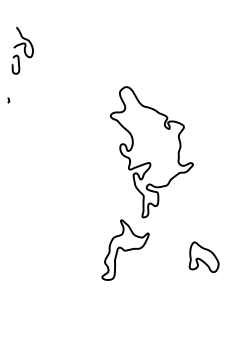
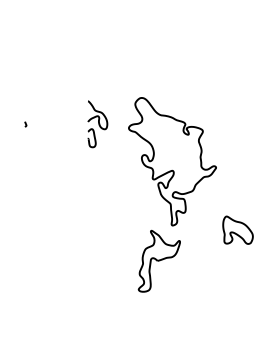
part: (23, 51) -> (97, 124), moved
part: (204, 256) -> (237, 229), moved

